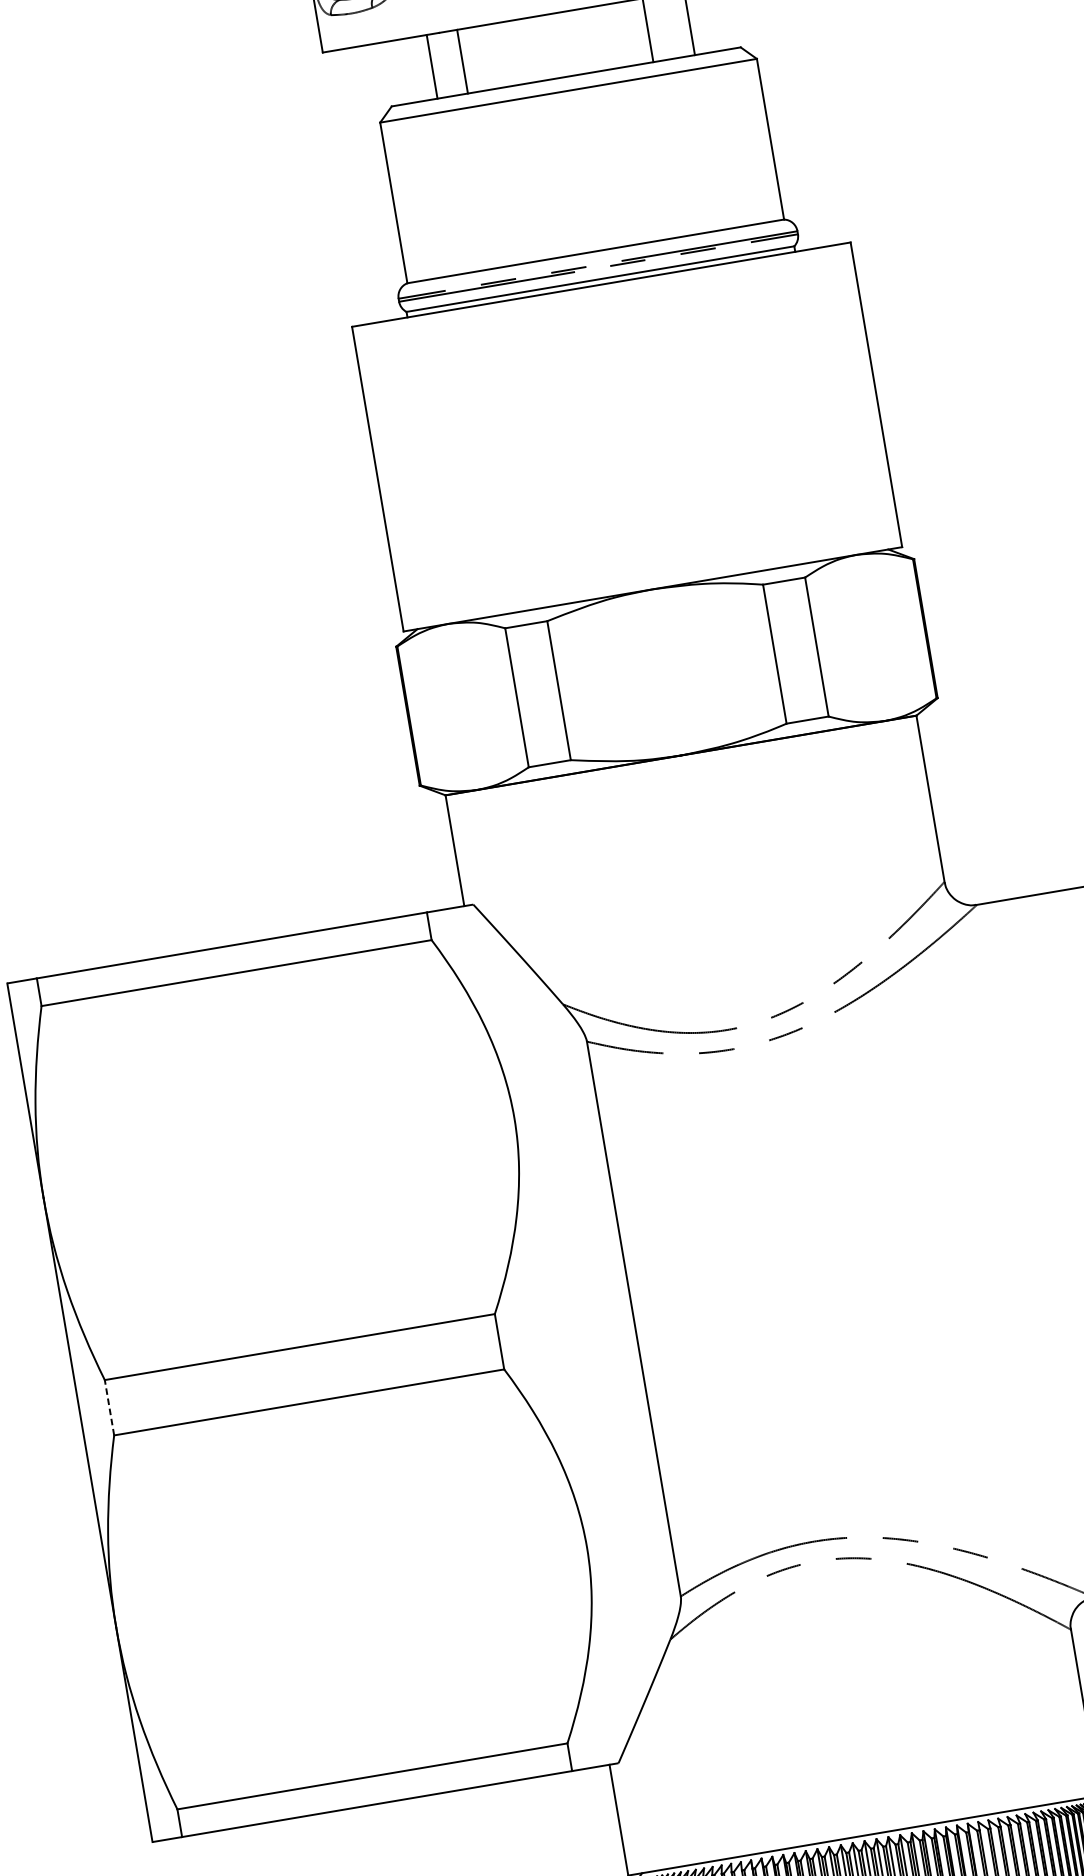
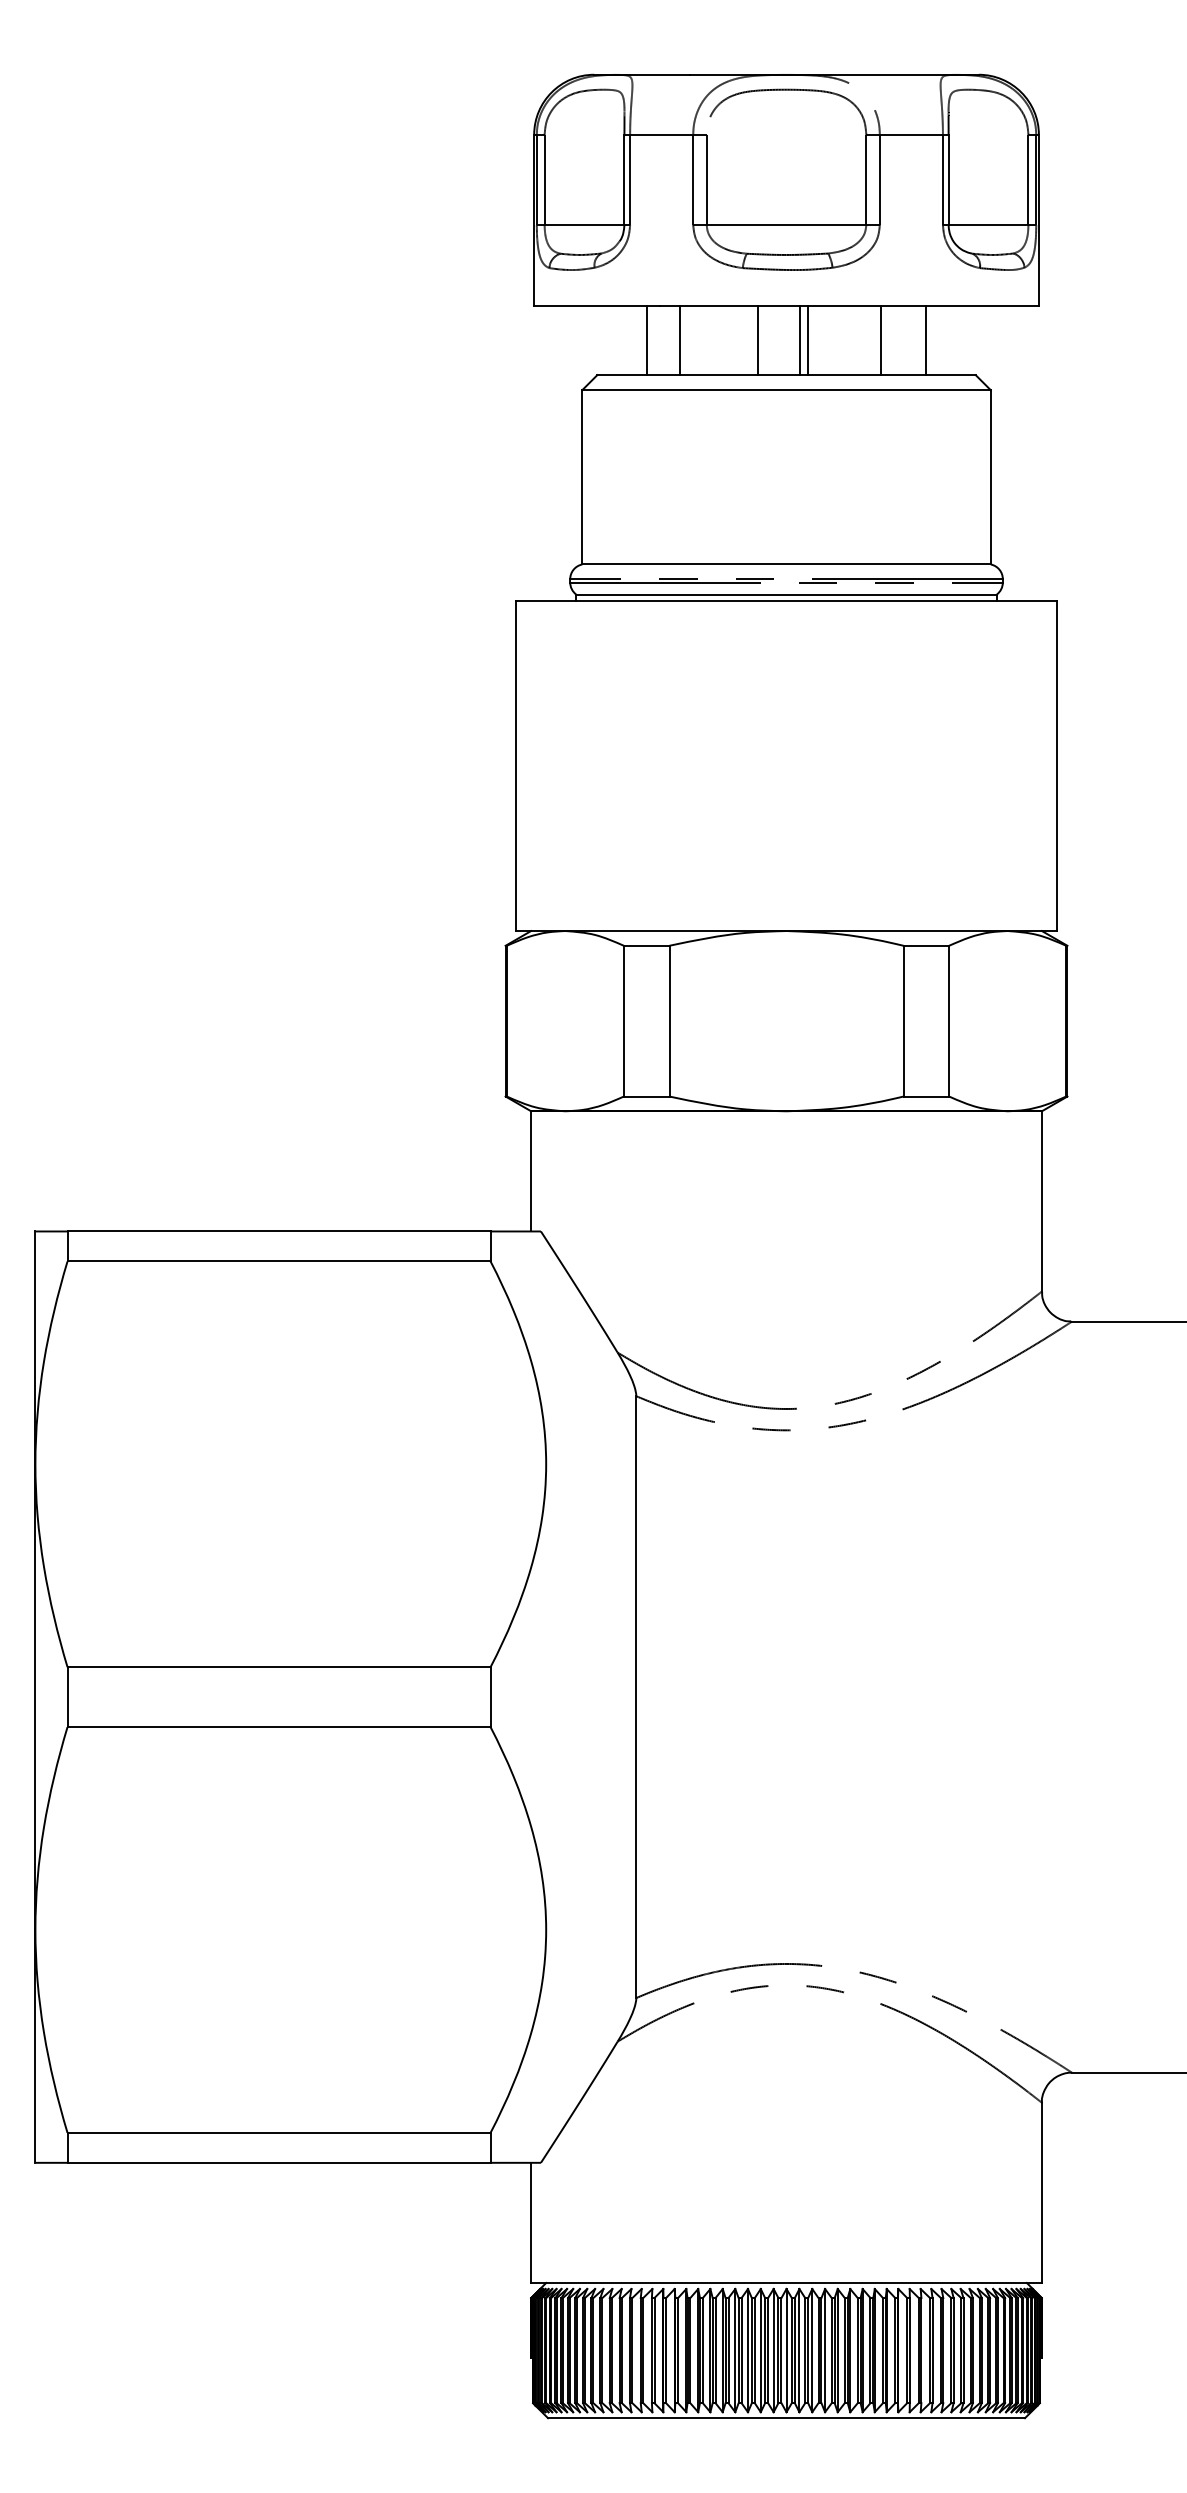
line: (580, 41) -> (807, 340), added
line: (573, 42) -> (800, 340), added
line: (534, 49) -> (757, 340), added
line: (109, 1407) -> (67, 1696), dashed -> solid

